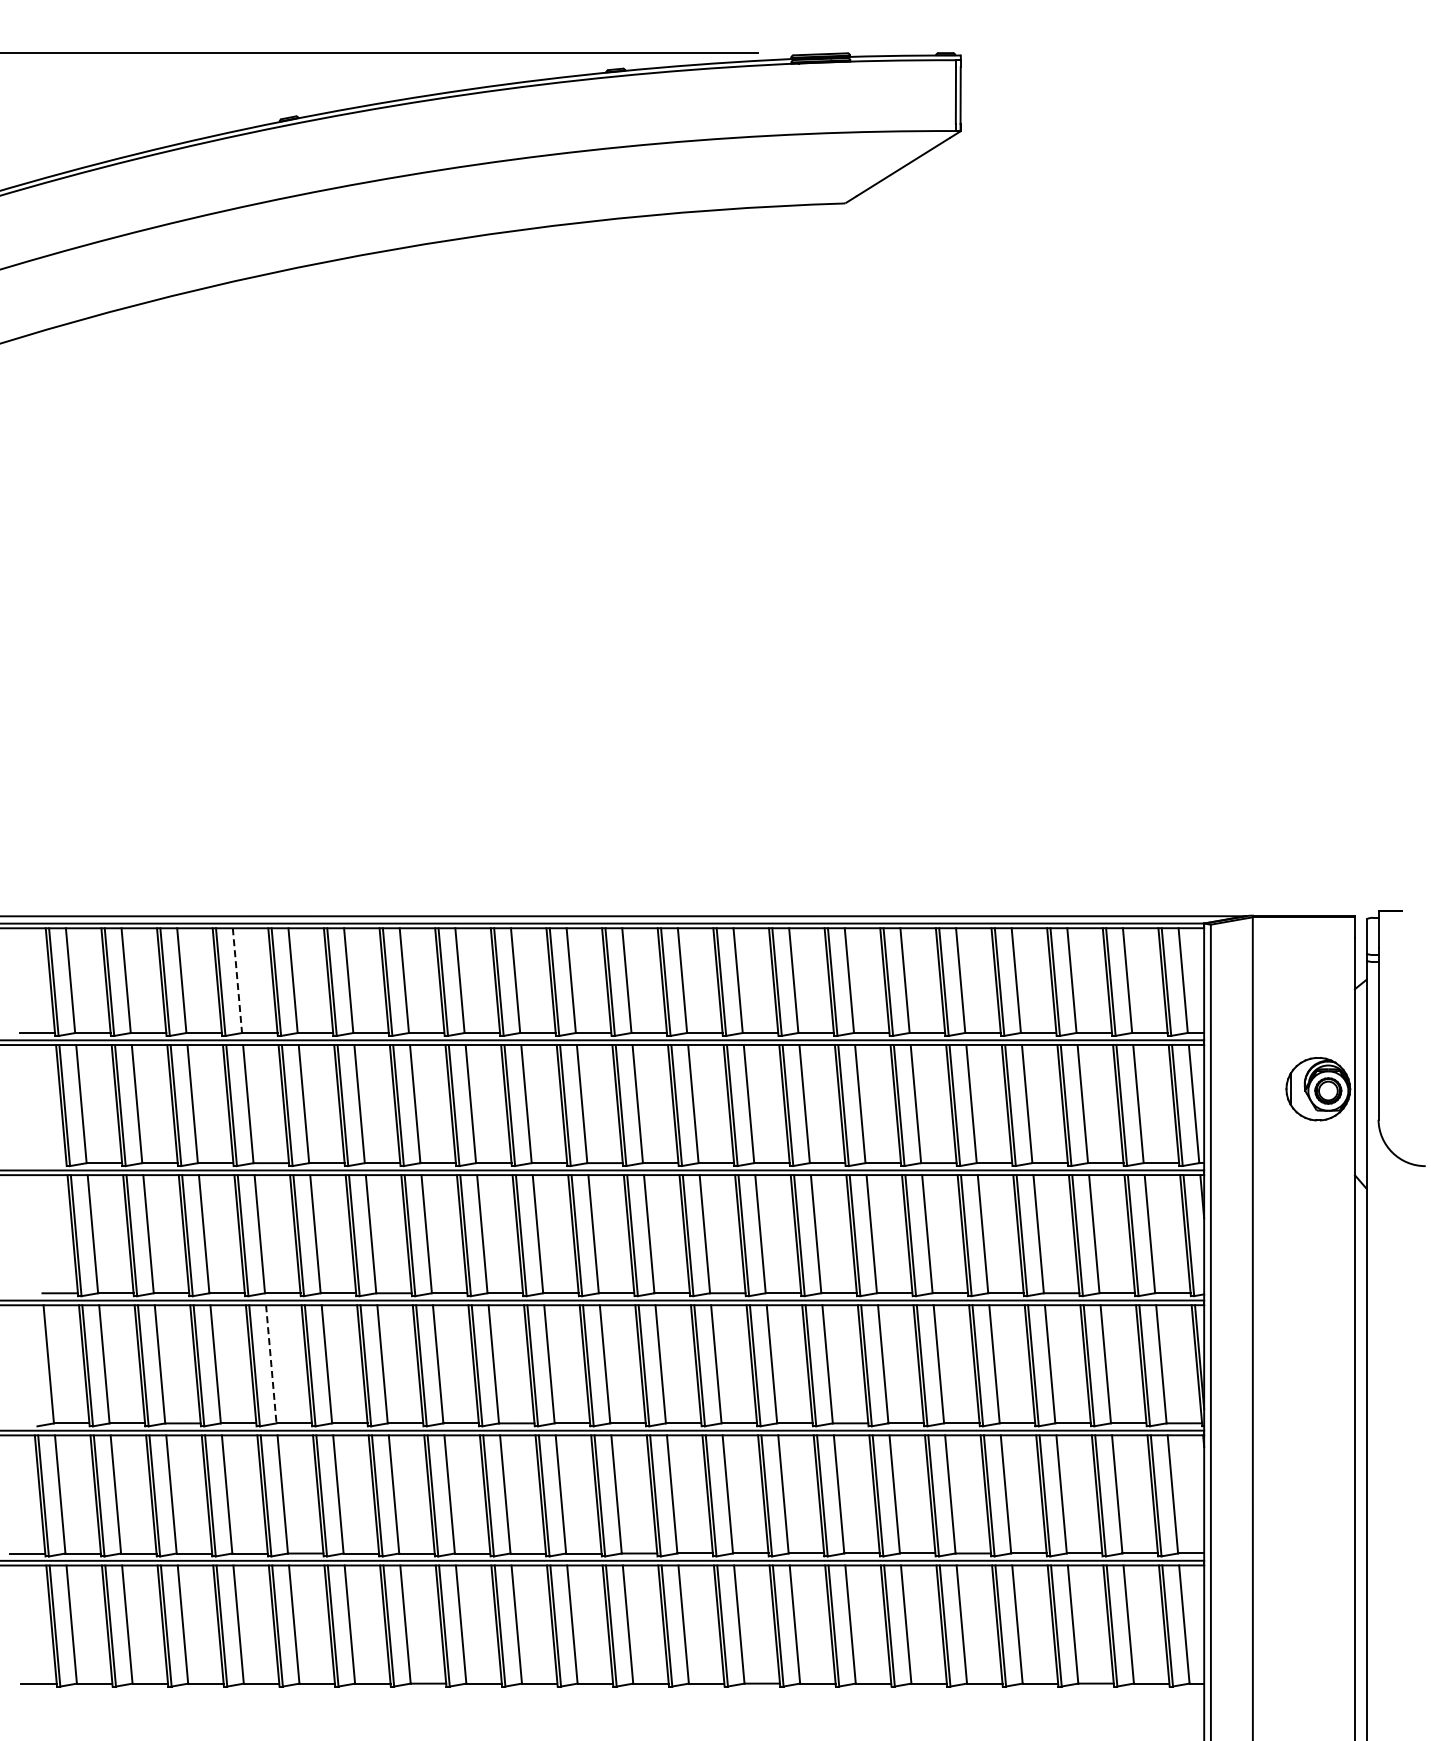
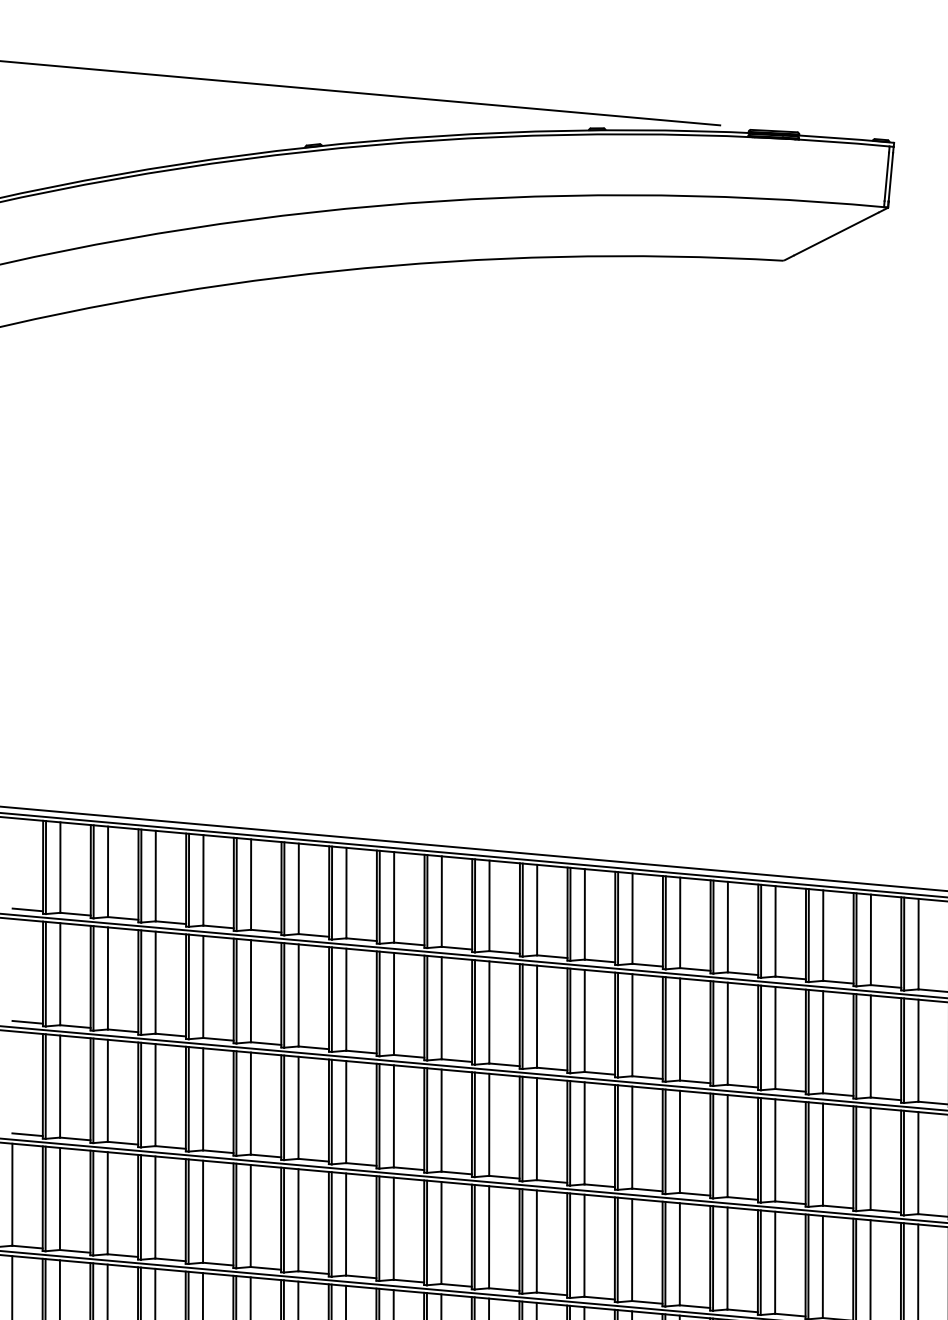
line: (237, 980) -> (203, 880), dashed -> solid
line: (48, 1163) -> (27, 1022), added
line: (271, 1364) -> (203, 1211), dashed -> solid

